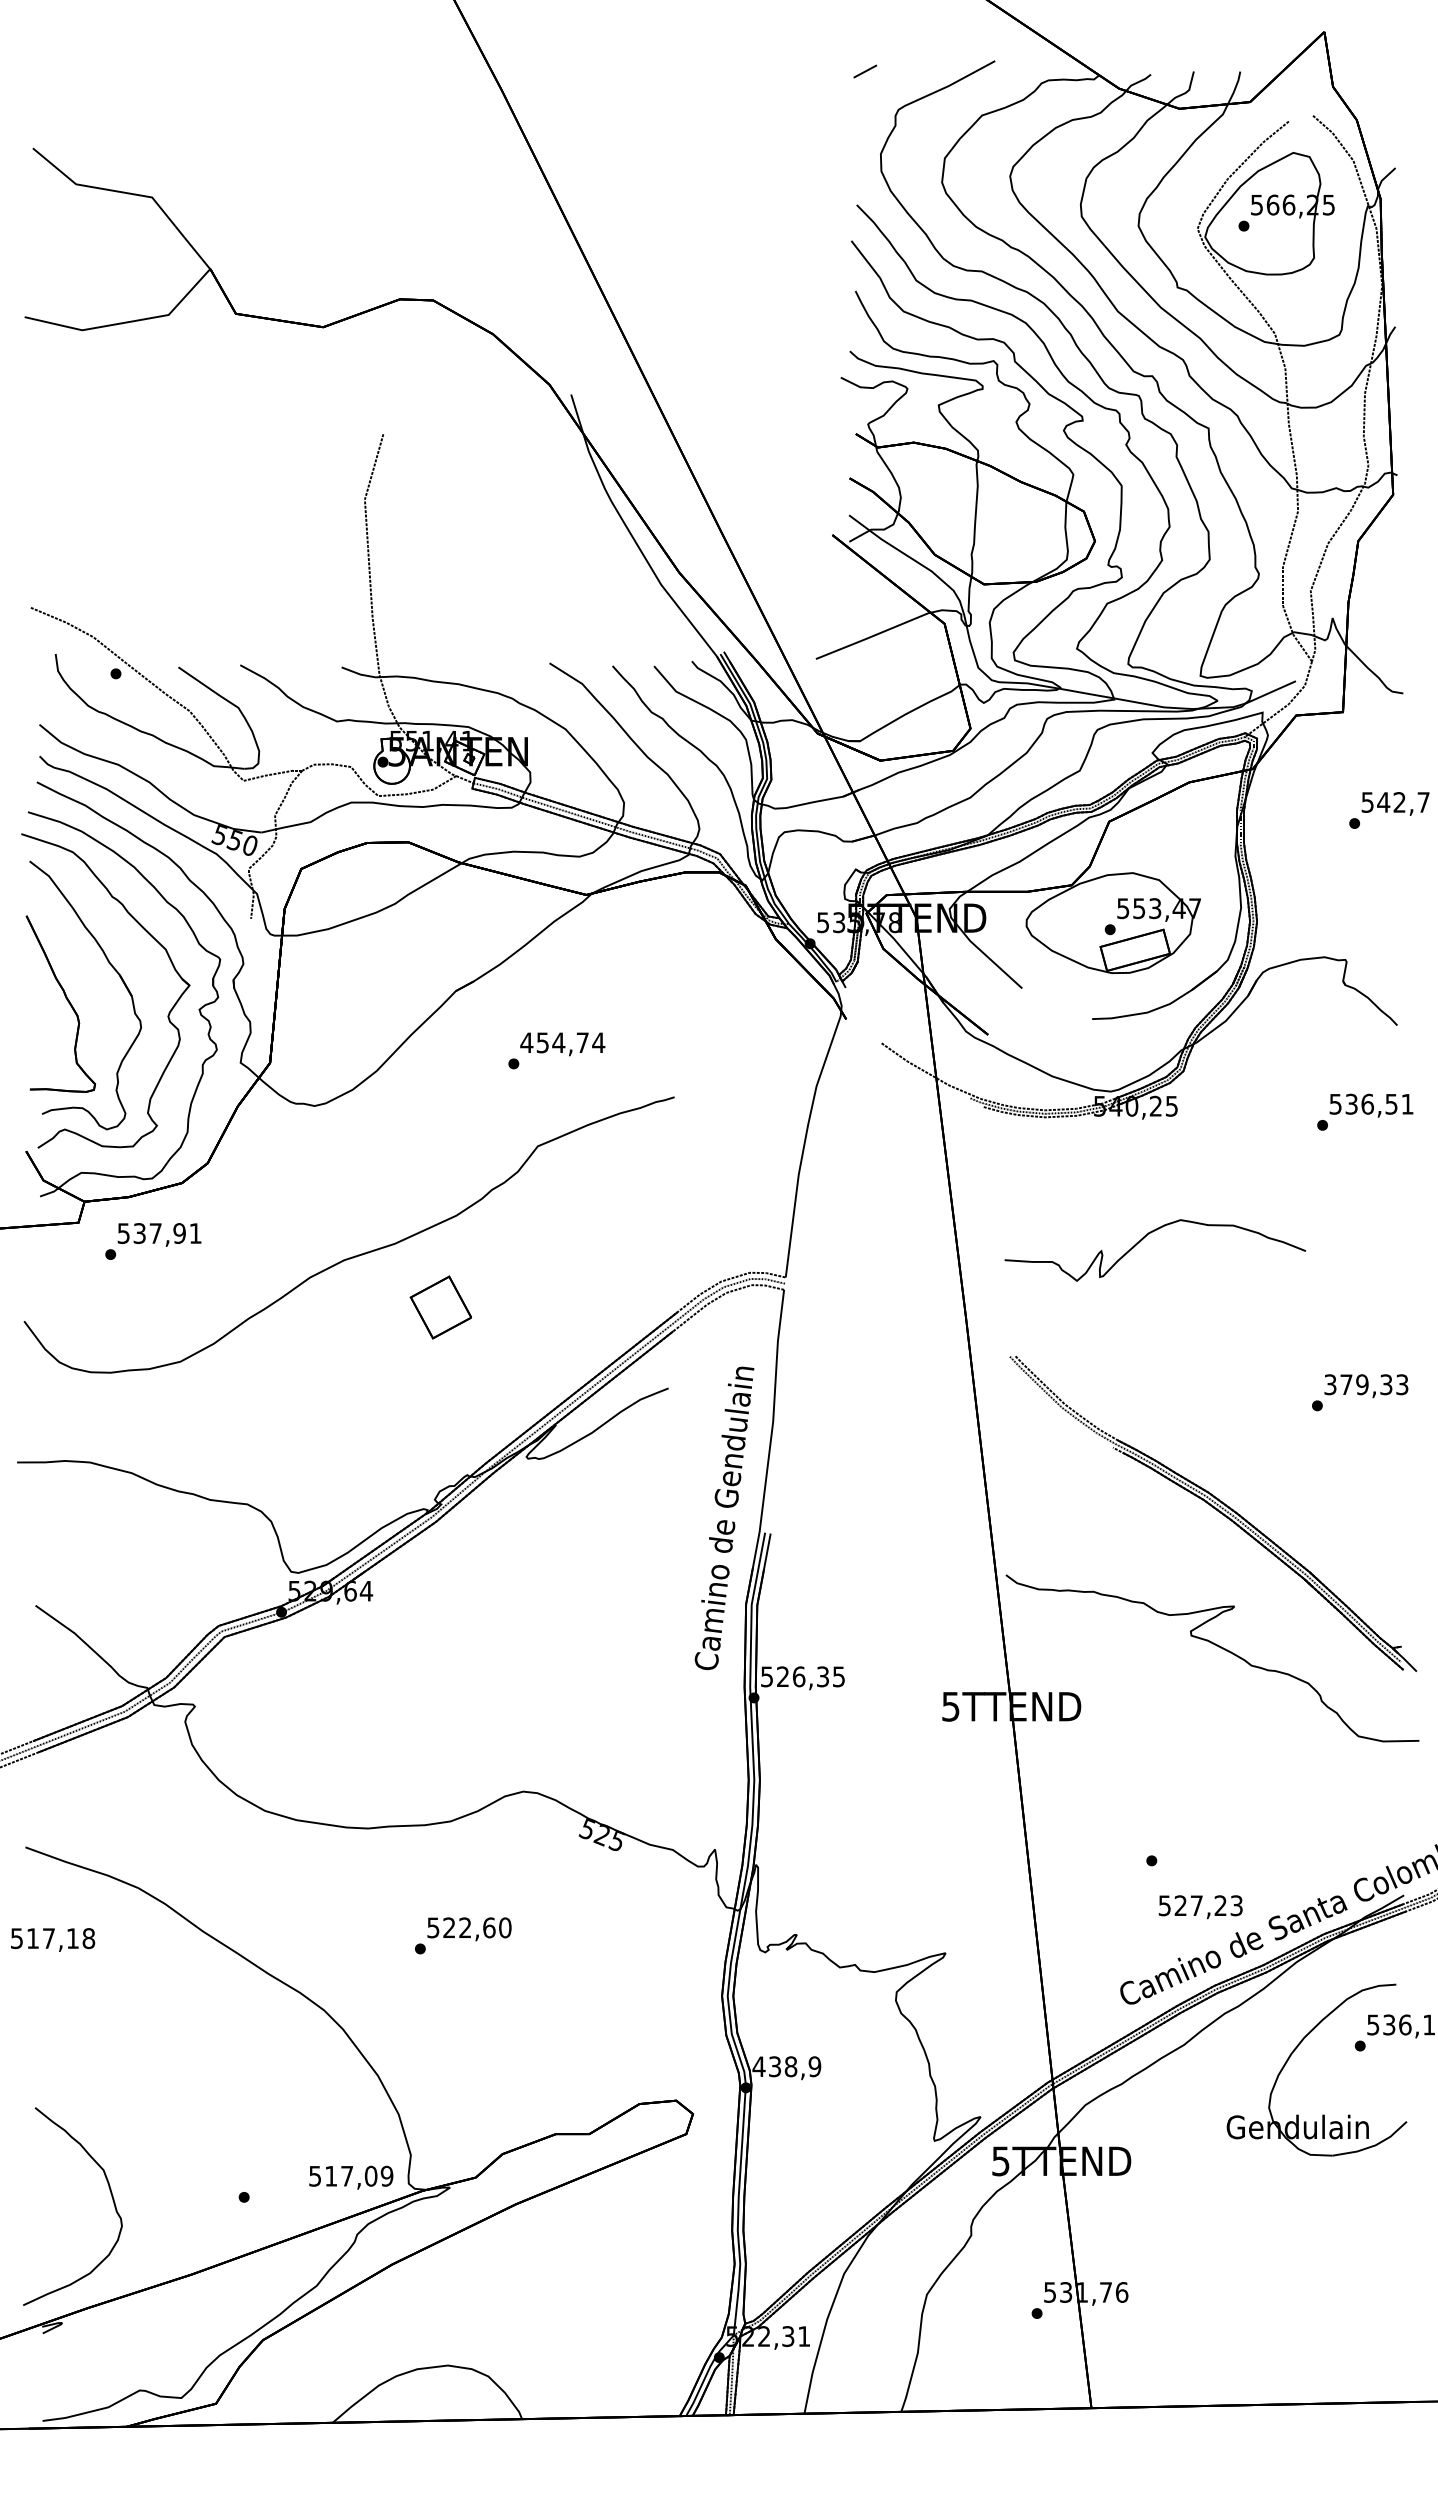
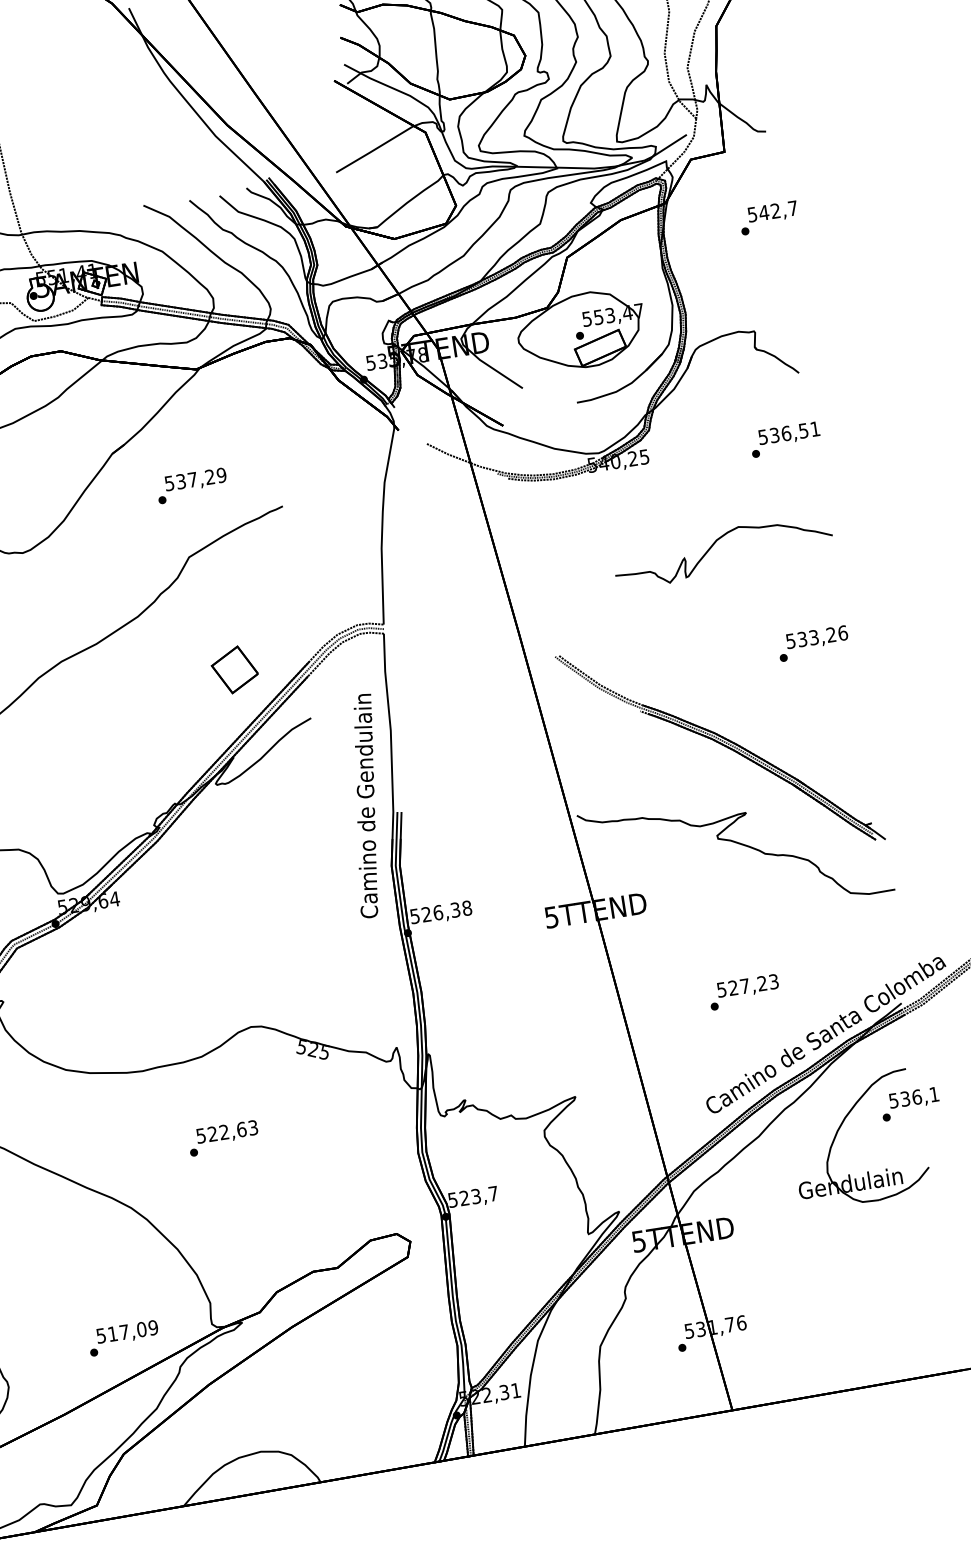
text: (562, 1042) -> (195, 479), 454,74 -> 537,29
part: (1144, 1238) -> (714, 544), moved
part: (440, 1307) -> (234, 669), moved
text: (1366, 1384) -> (816, 636), 379,33 -> 533,26
text: (838, 1676) -> (466, 908), 526,35 -> 526,38
text: (1200, 1907) -> (747, 987), moved
text: (505, 1927) -> (253, 1127), 522,60 -> 522,63
text: (786, 2066) -> (472, 1196), 438,9 -> 523,7
text: (351, 2177) -> (127, 1332), moved

